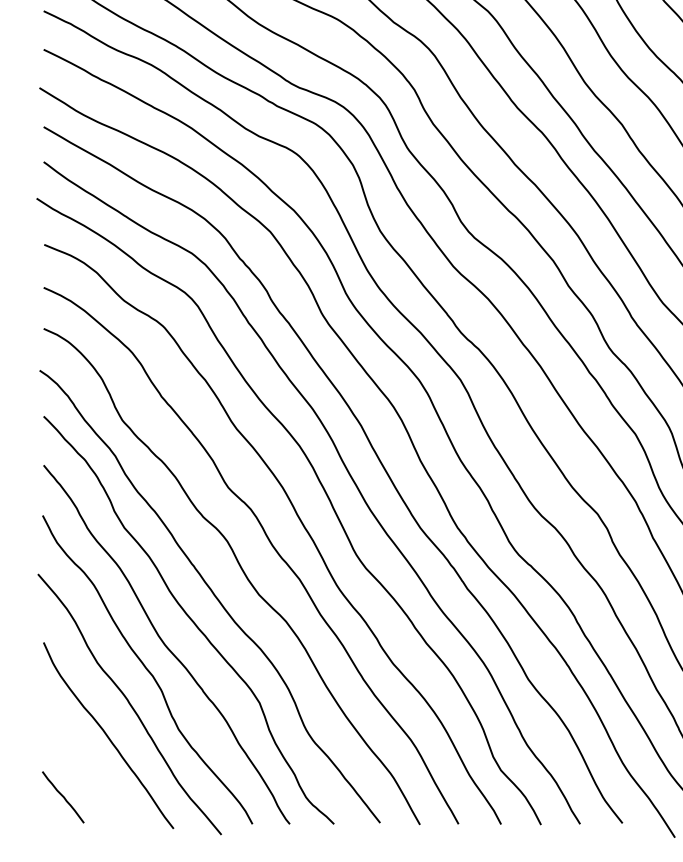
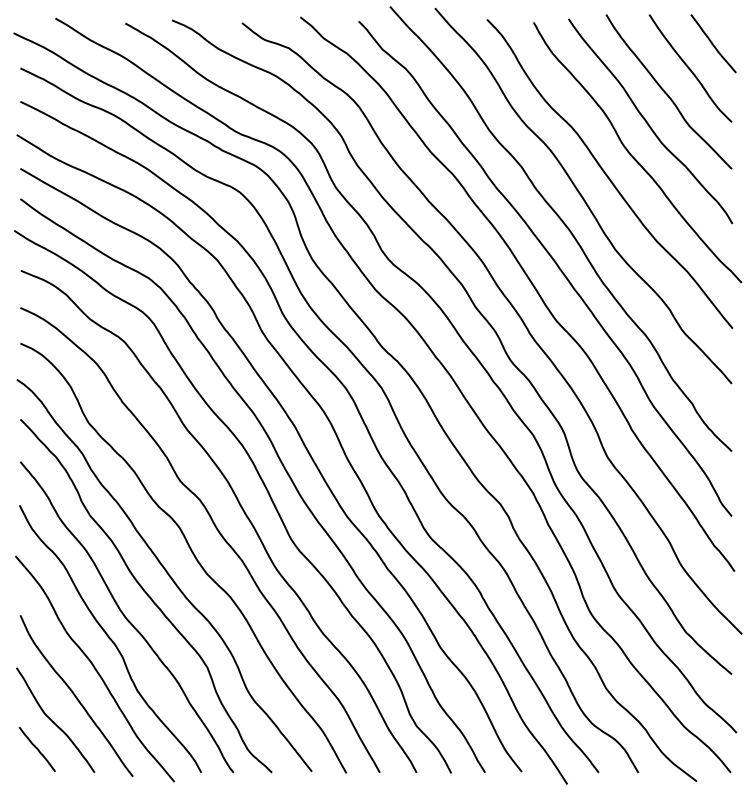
curve: (81, 765) -> (53, 721), added

